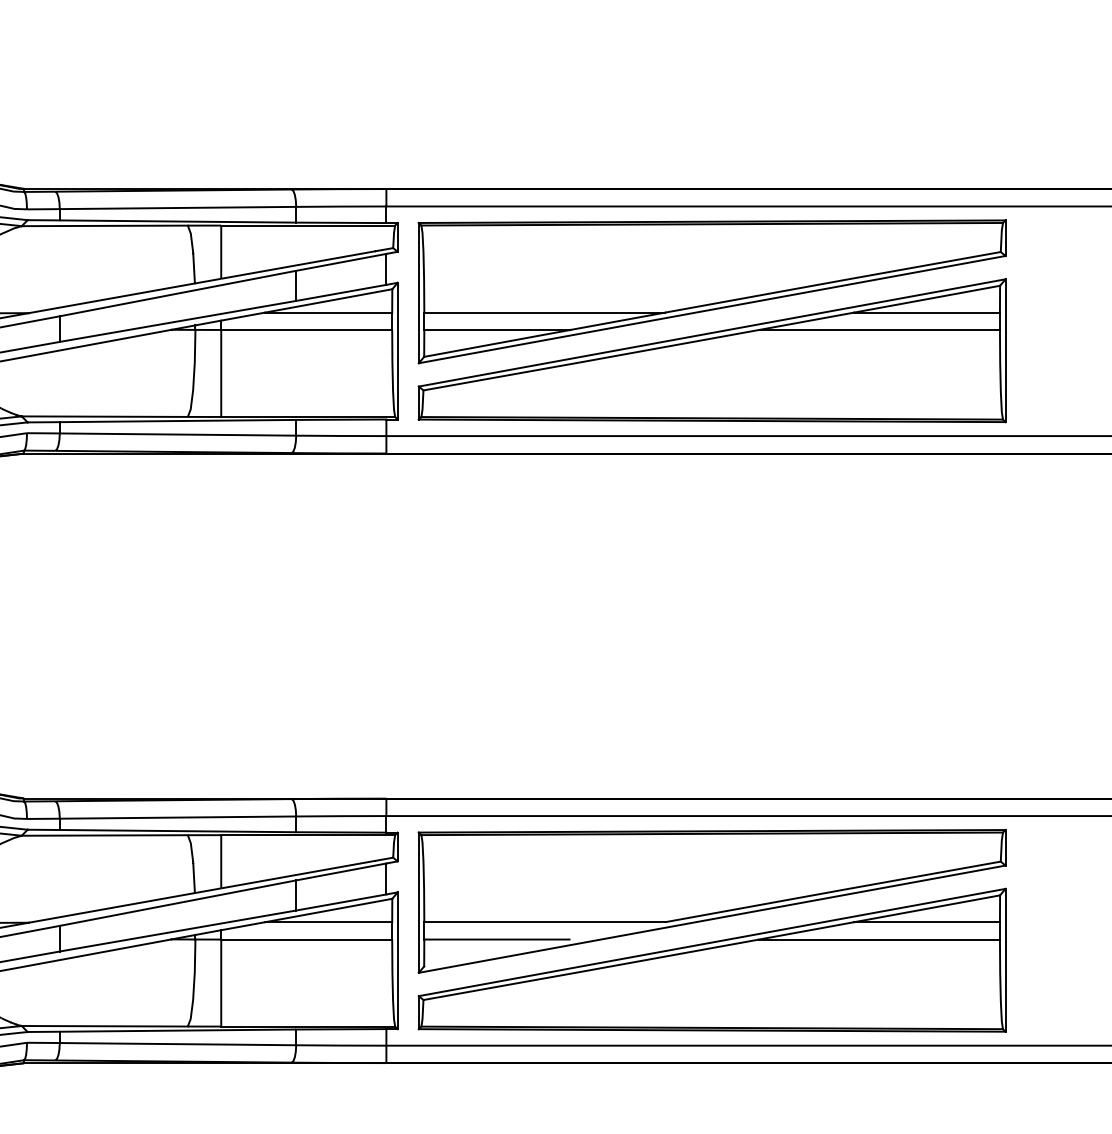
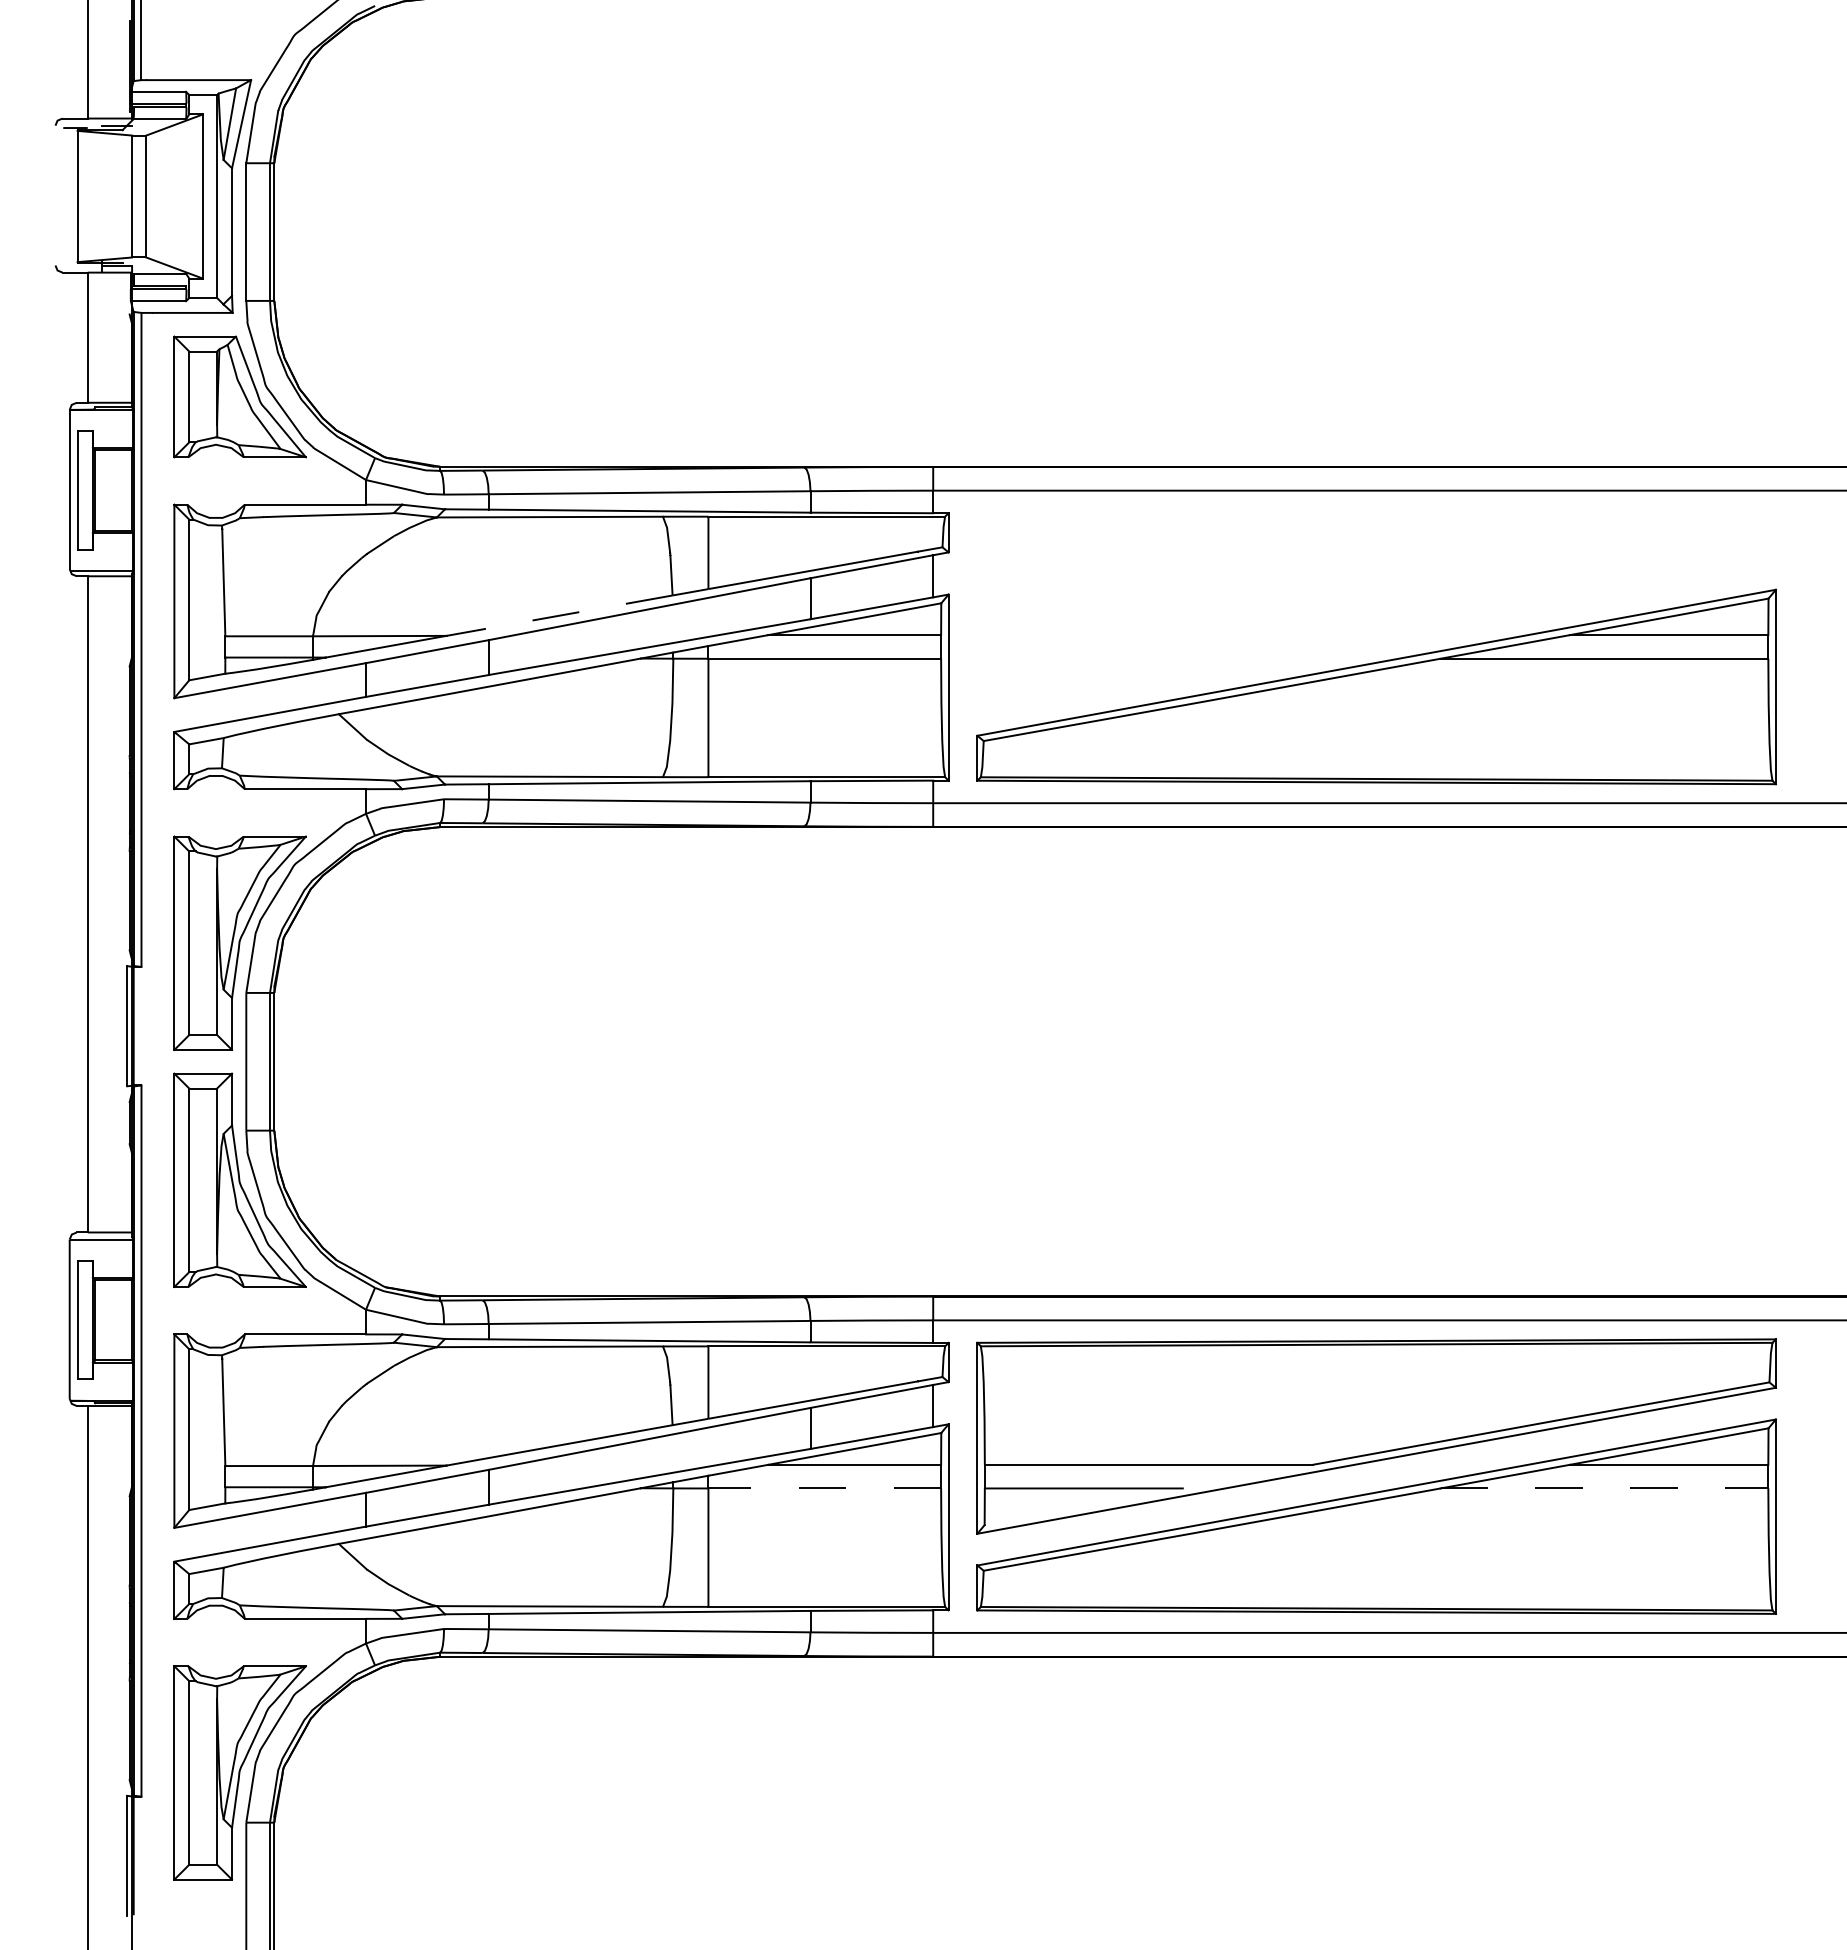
part: (712, 291) -> (1376, 606), removed
line: (111, 298) -> (559, 615), solid -> dashed
line: (306, 939) -> (824, 1488), solid -> dashed
line: (879, 939) -> (1604, 1488), solid -> dashed

